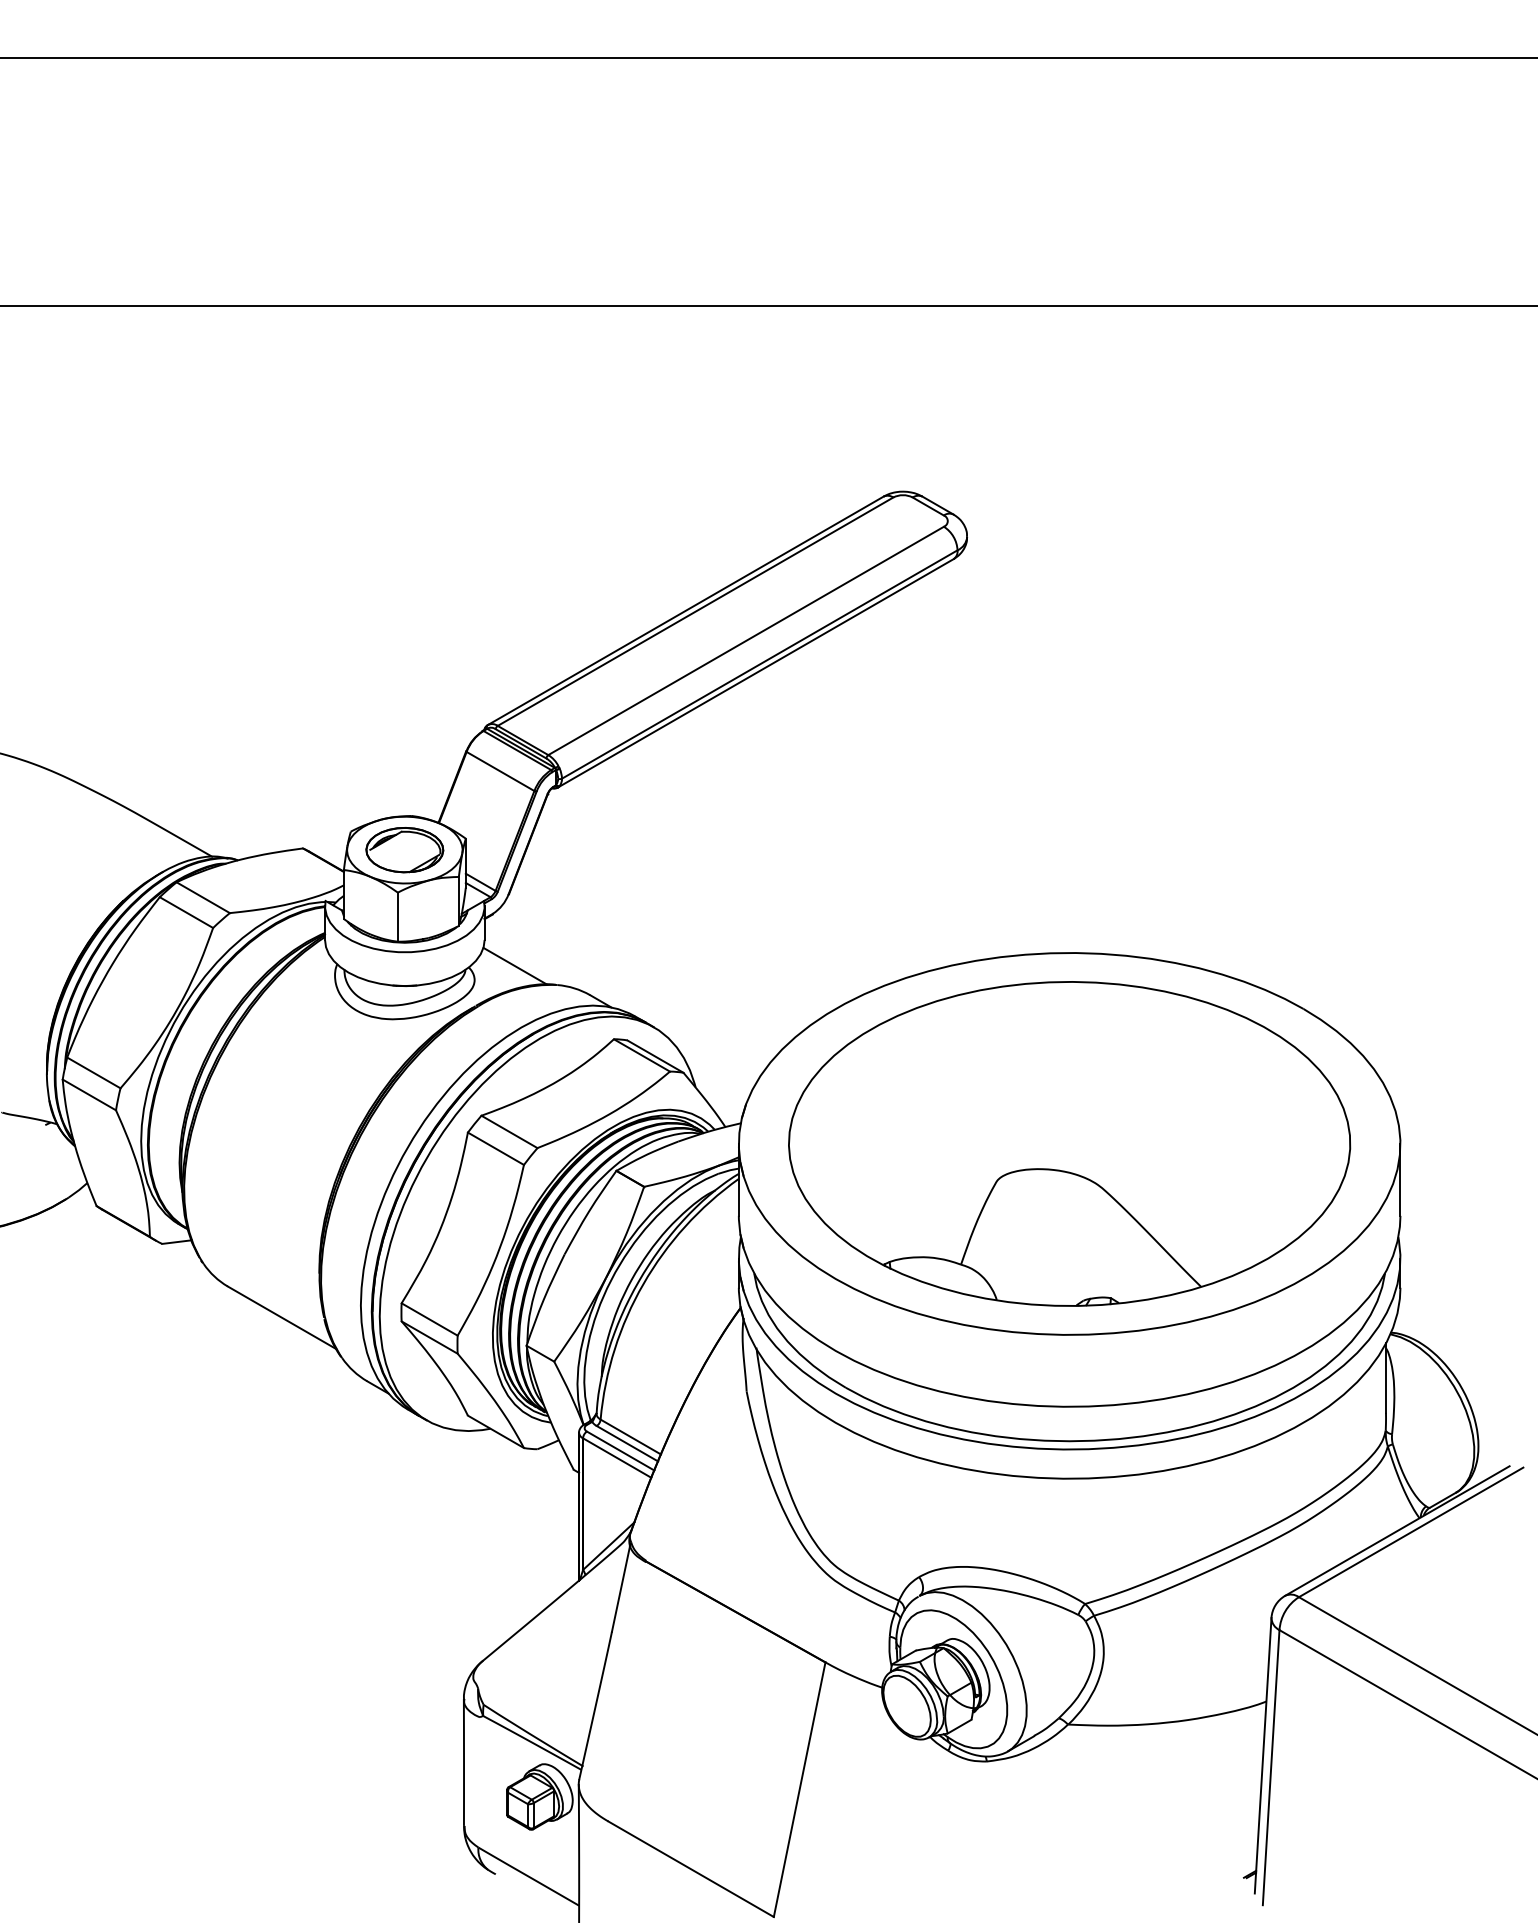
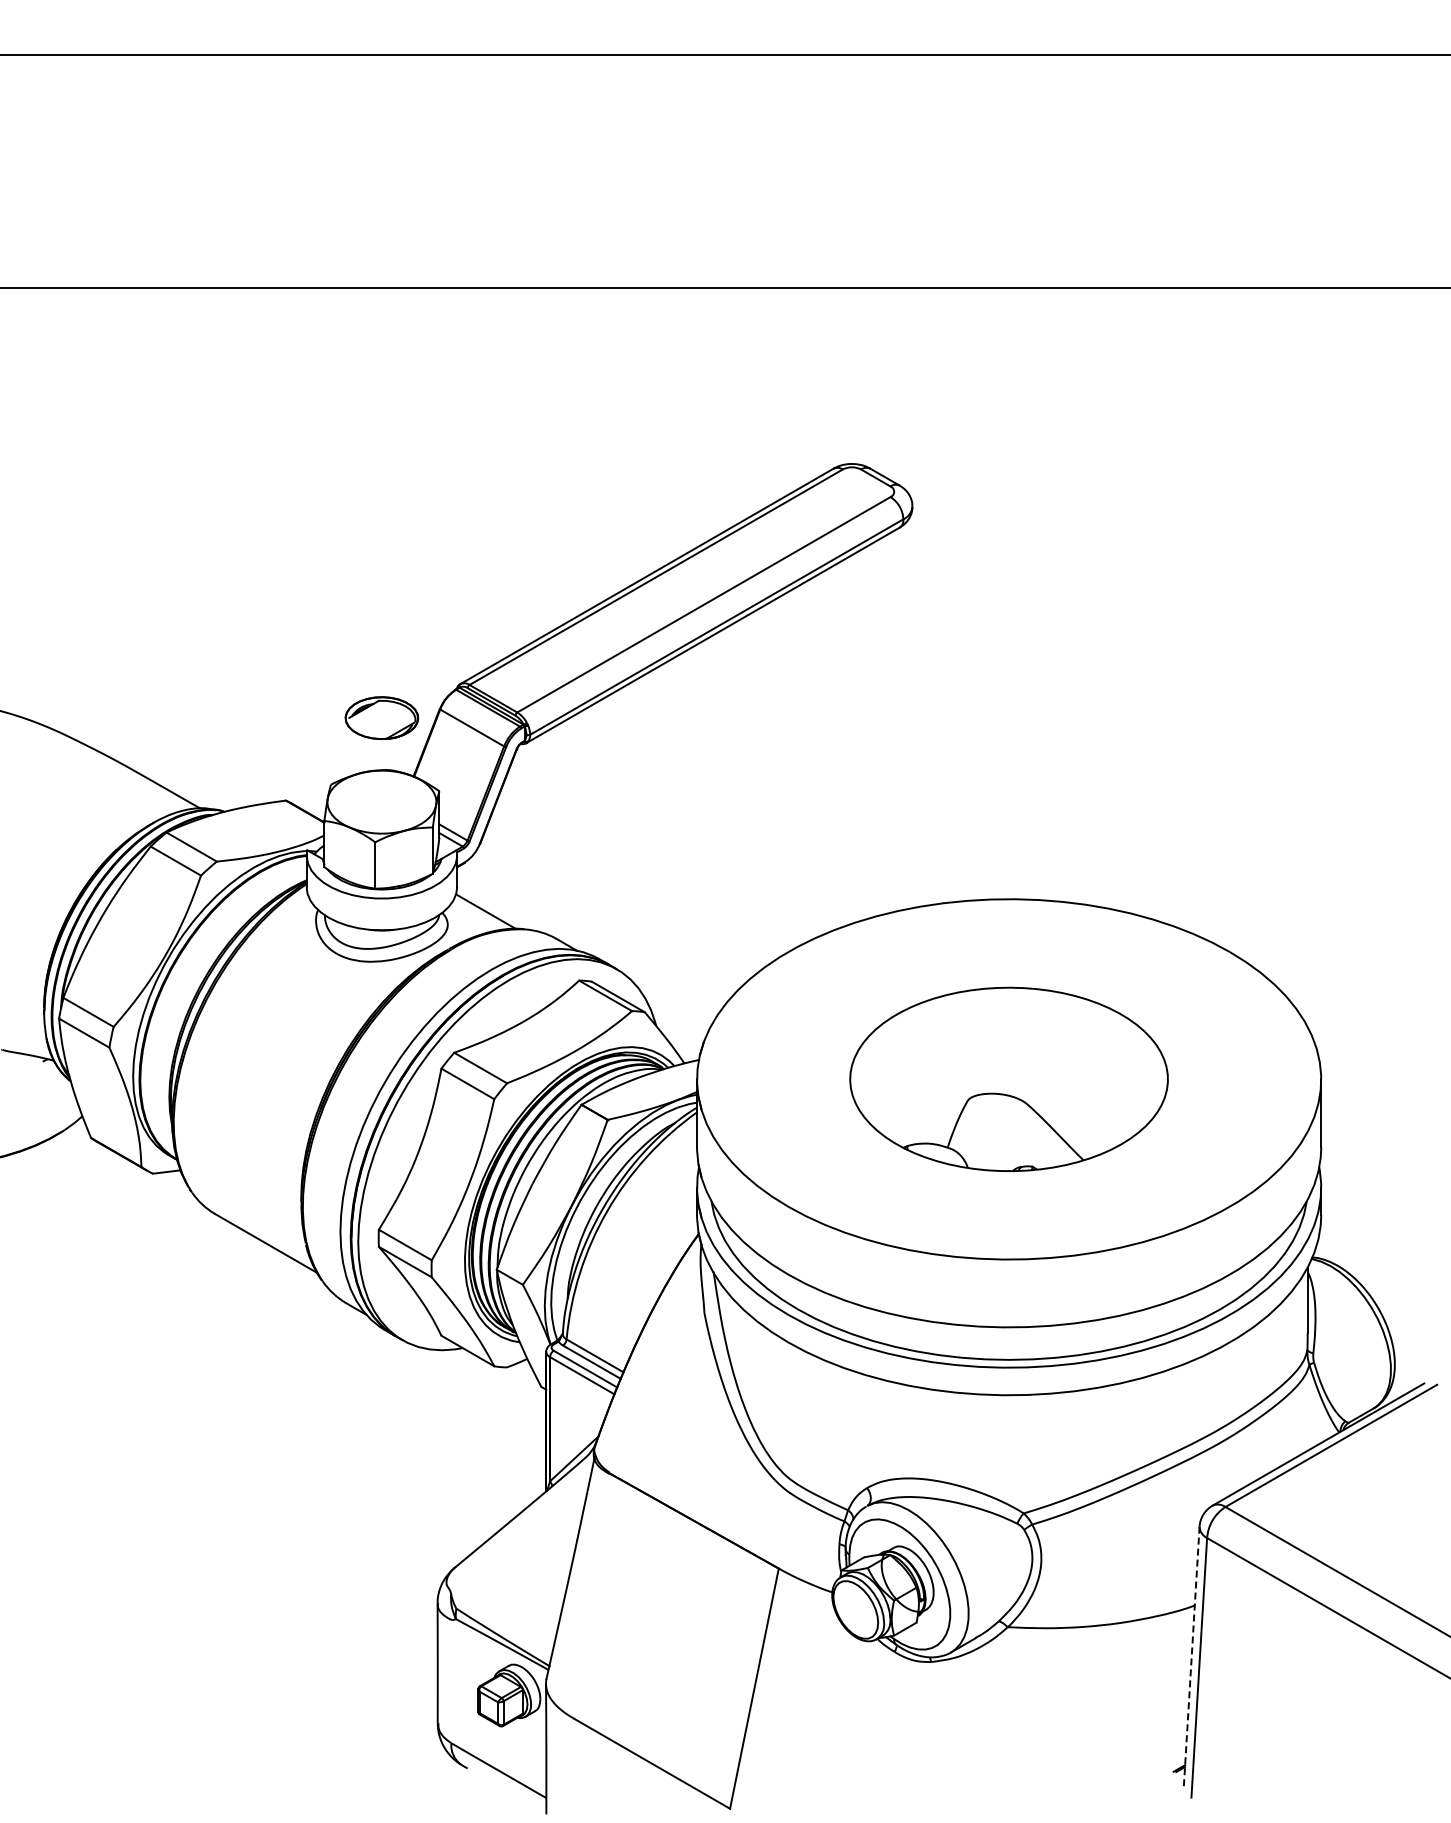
part: (404, 849) -> (381, 717), moved
part: (1068, 1144) -> (1008, 1079), size x0.6
line: (1262, 1756) -> (1191, 1657), solid -> dashed

